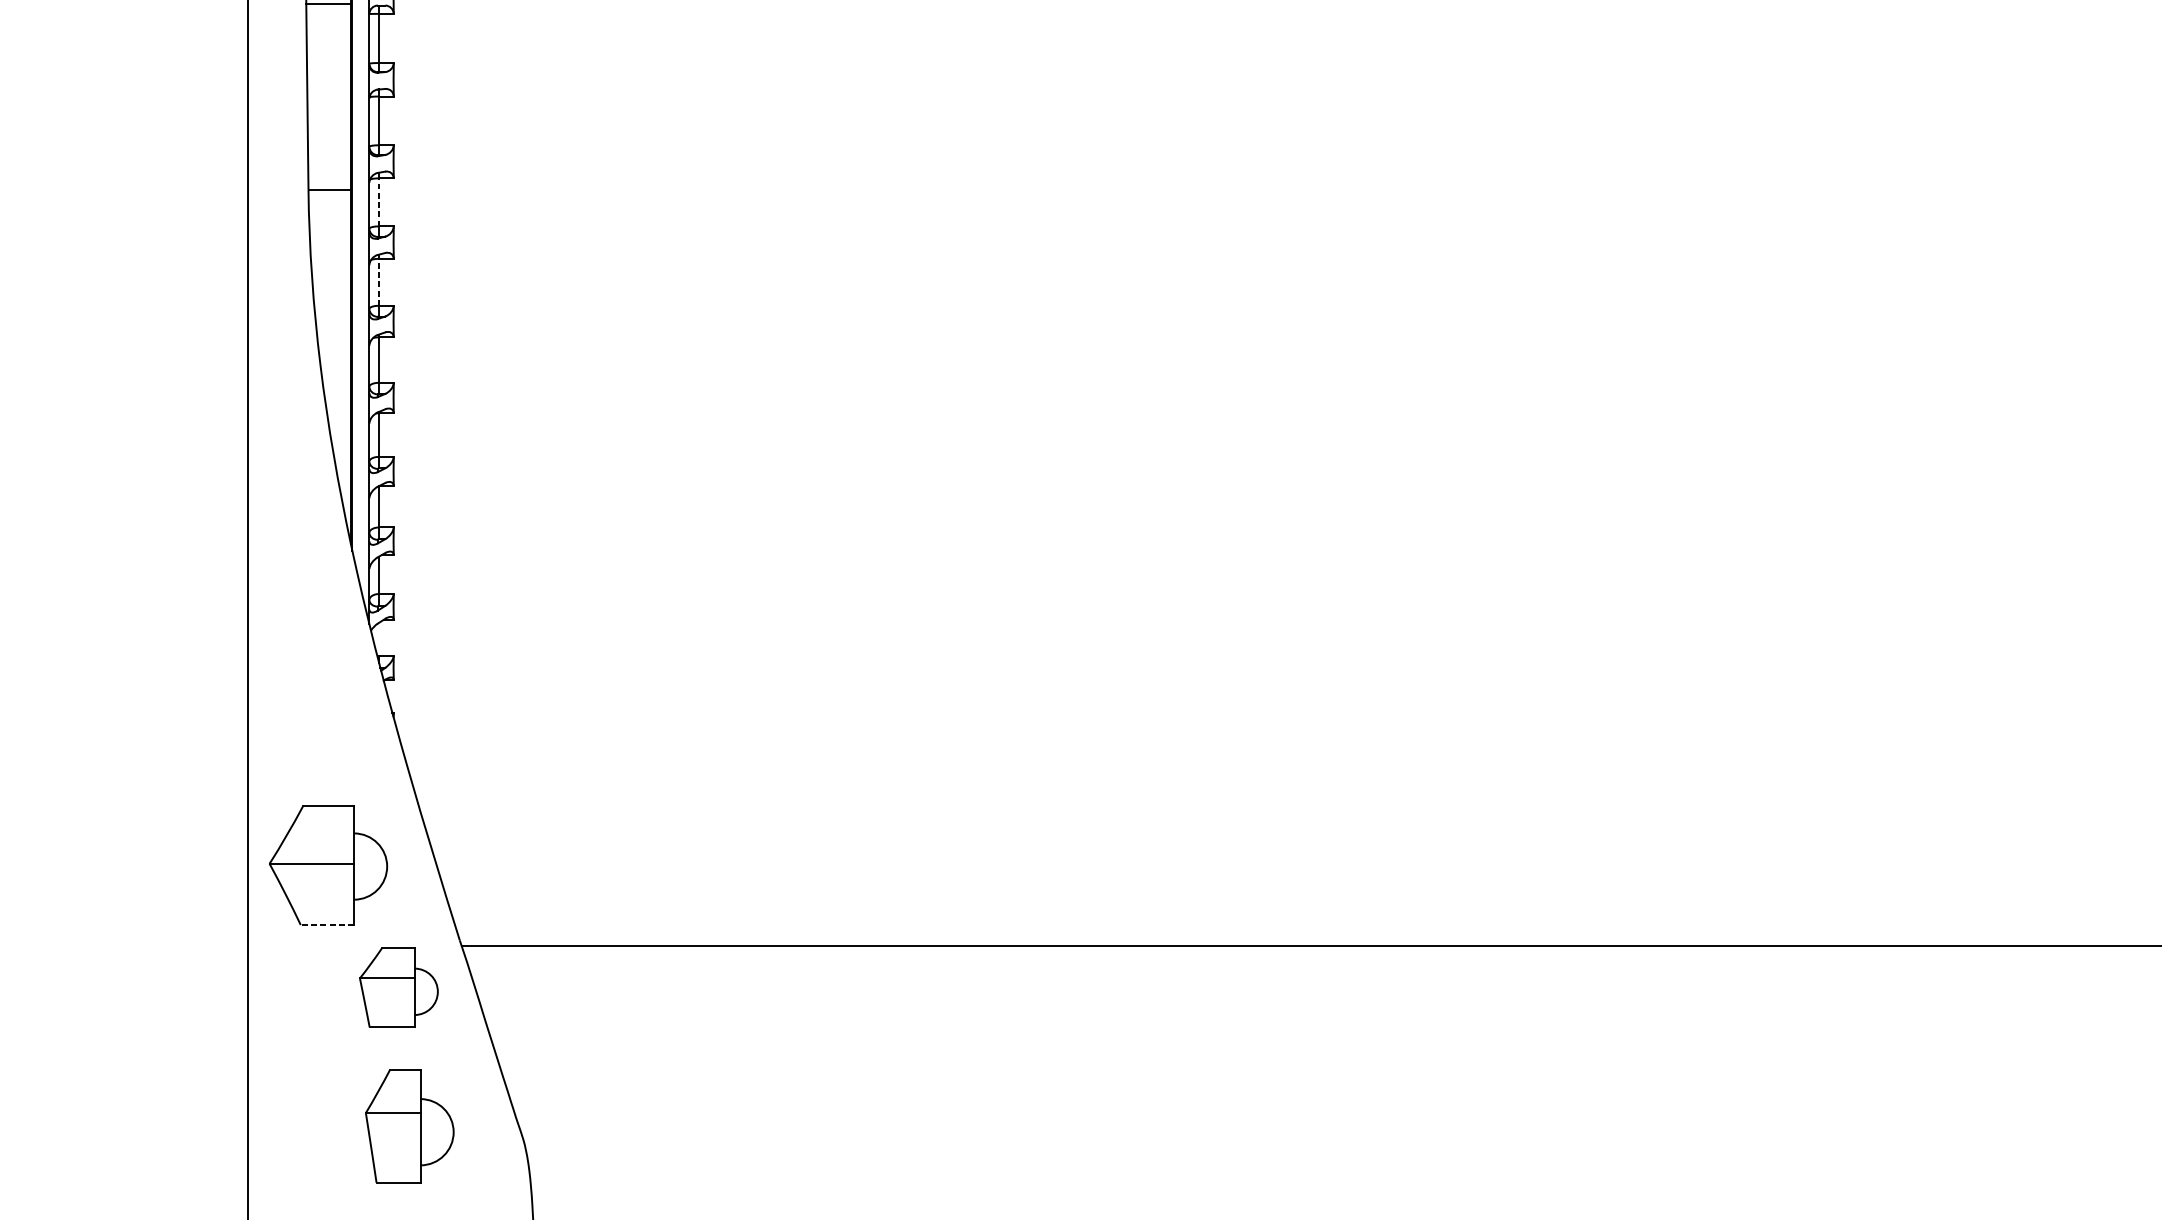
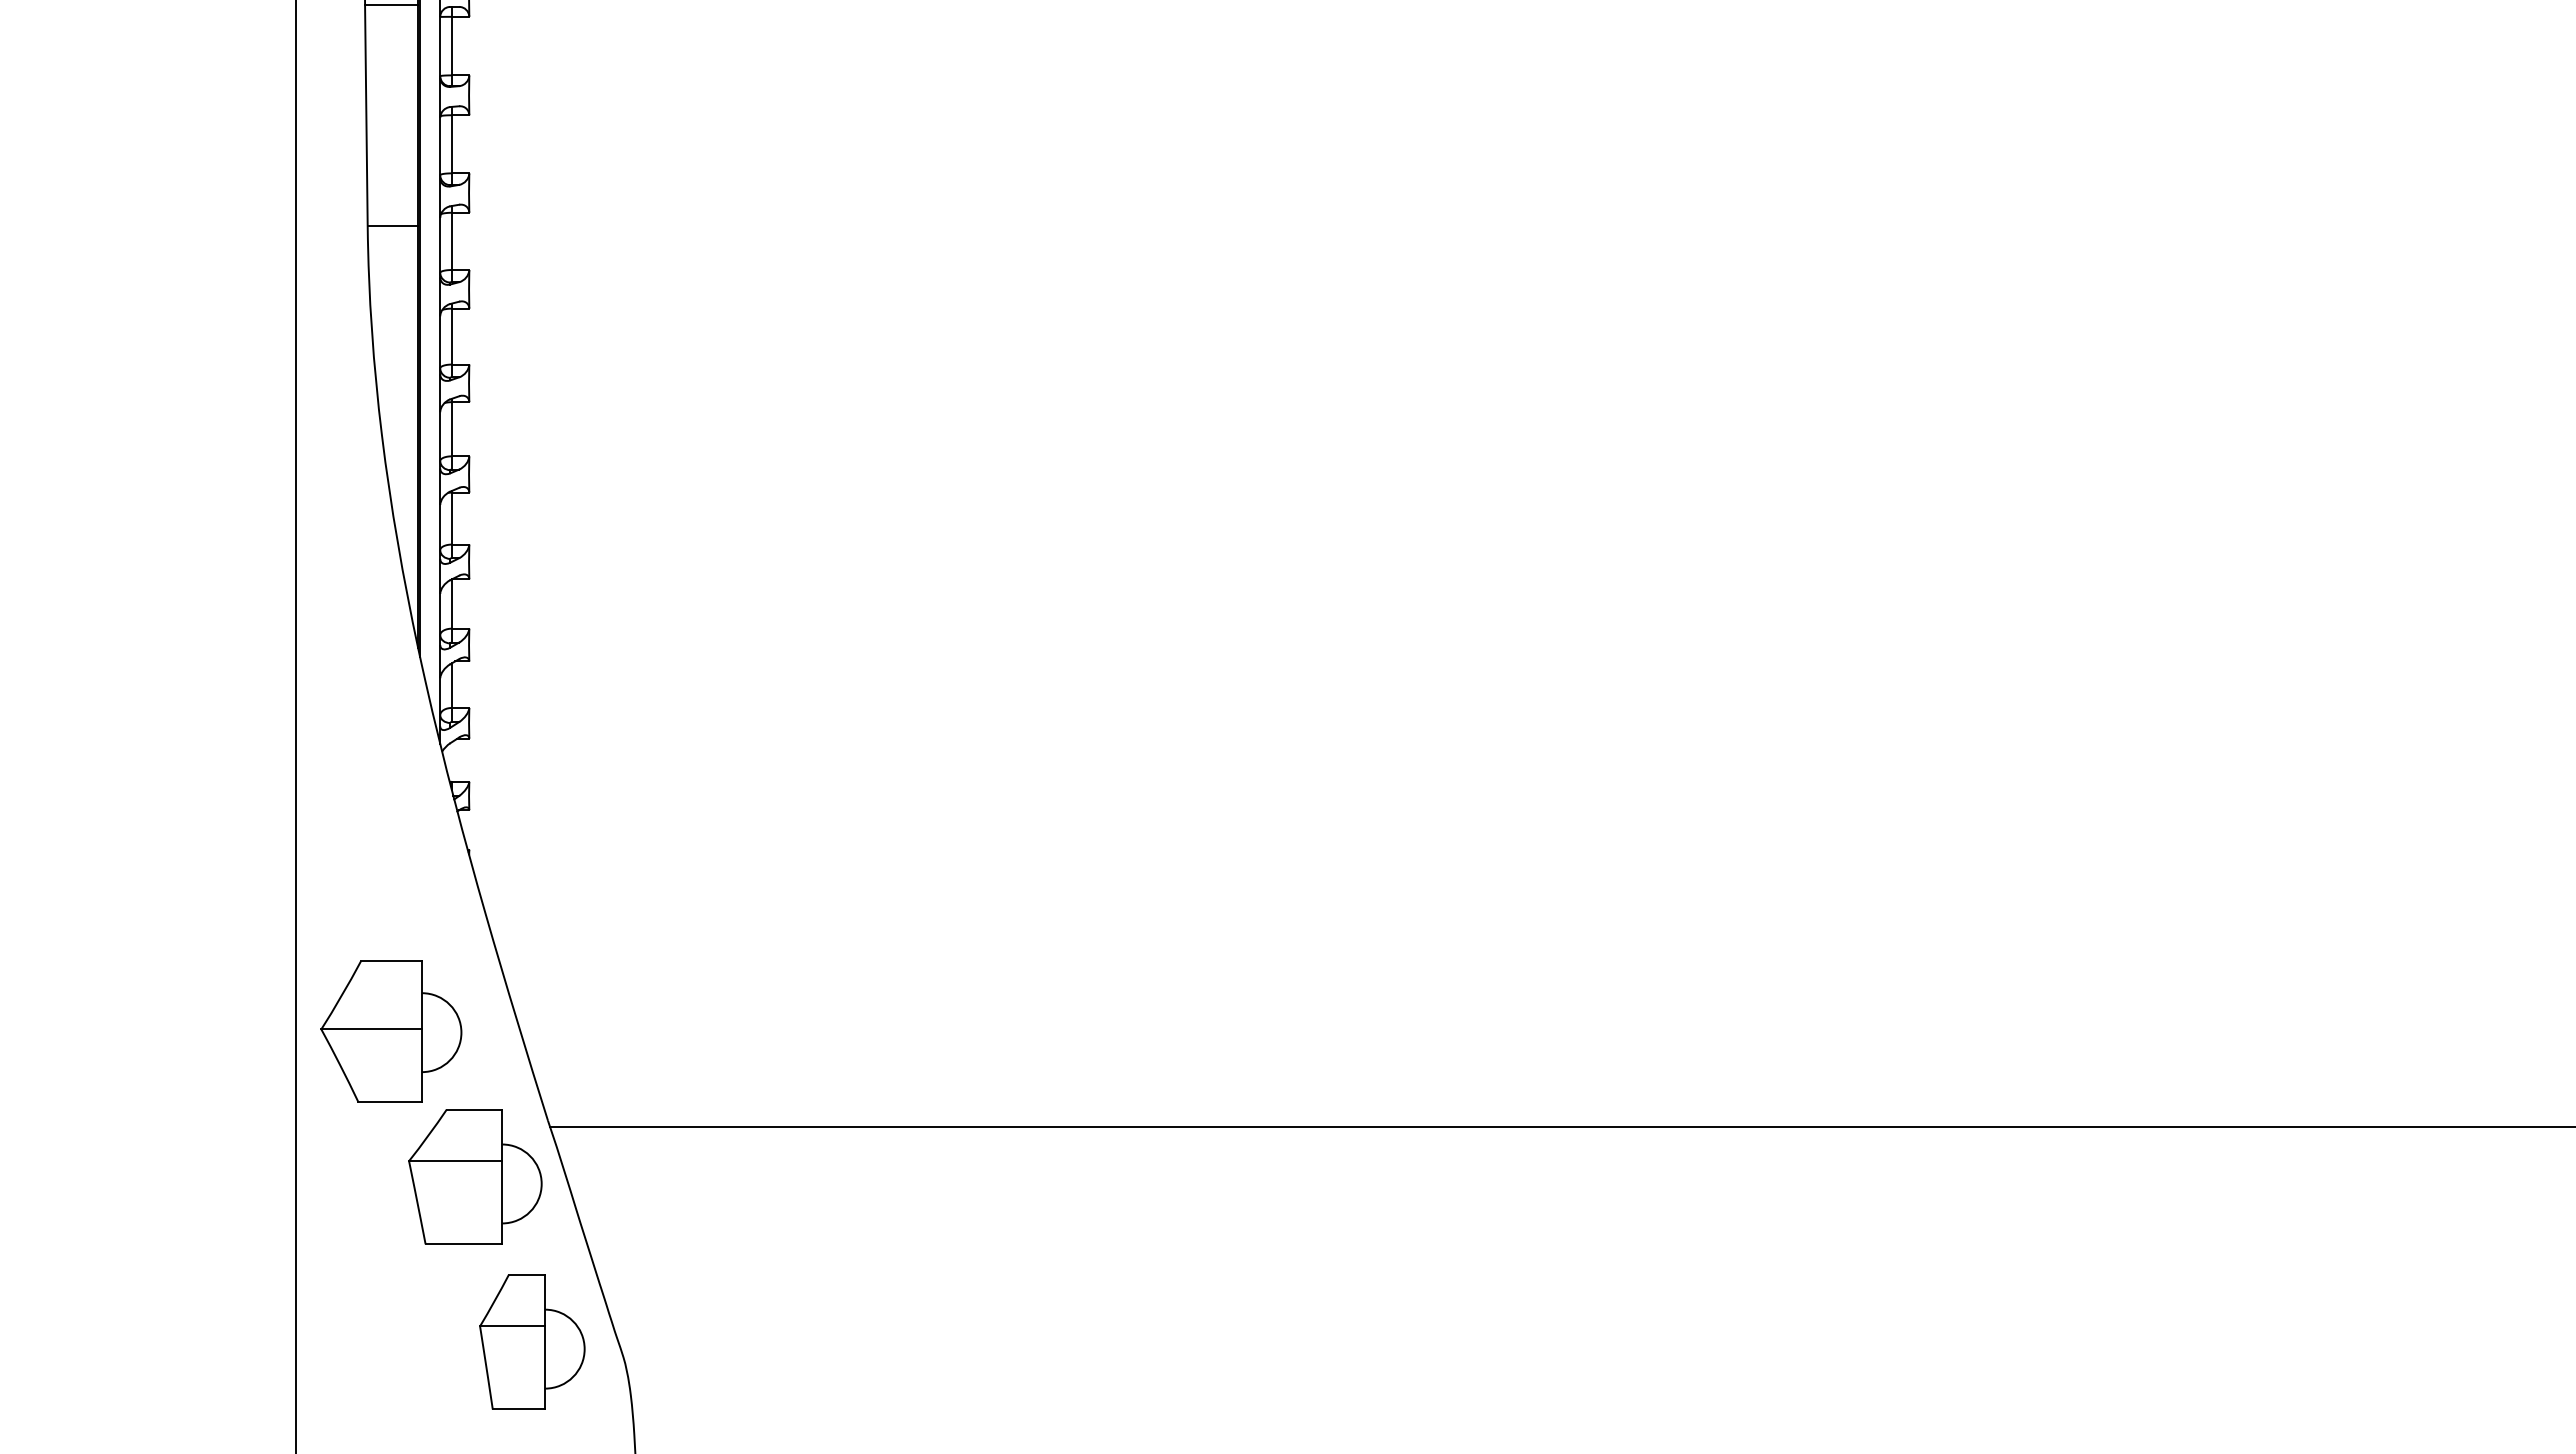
line: (378, 202) -> (451, 241), dashed -> solid
line: (378, 282) -> (451, 336), dashed -> solid
line: (327, 925) -> (390, 1102), dashed -> solid
part: (398, 987) -> (475, 1176), size x1.43
part: (409, 1125) -> (532, 1341), moved

